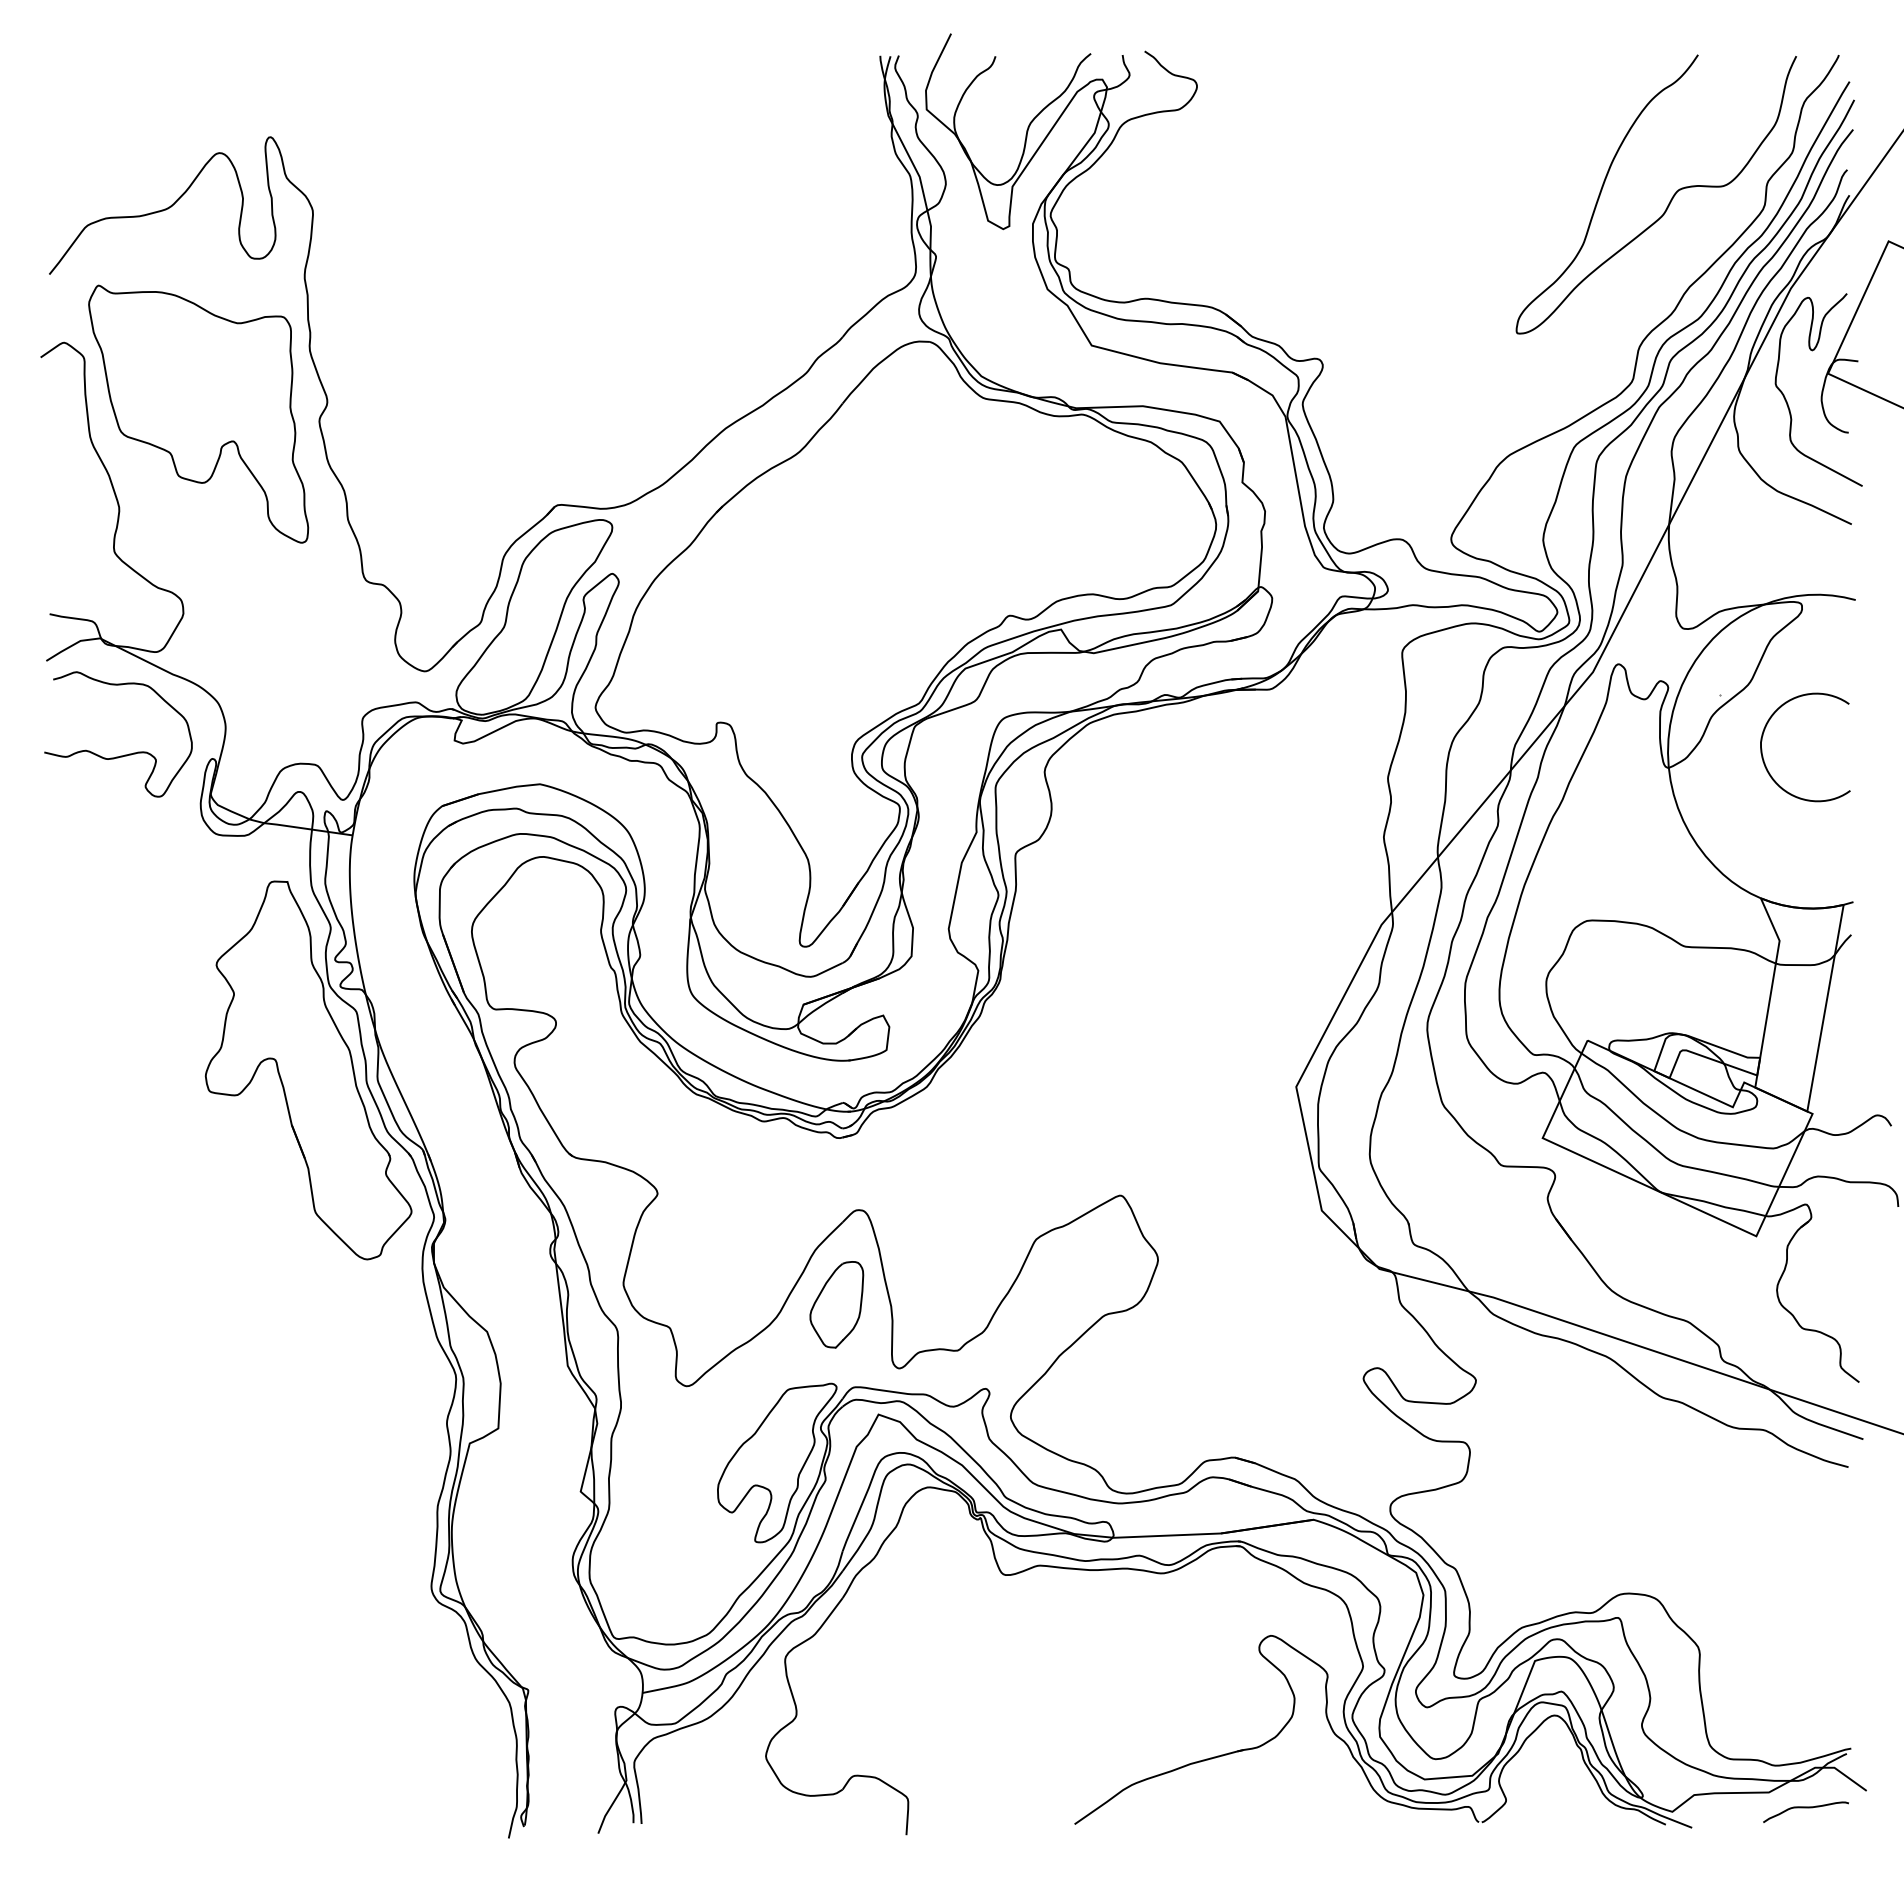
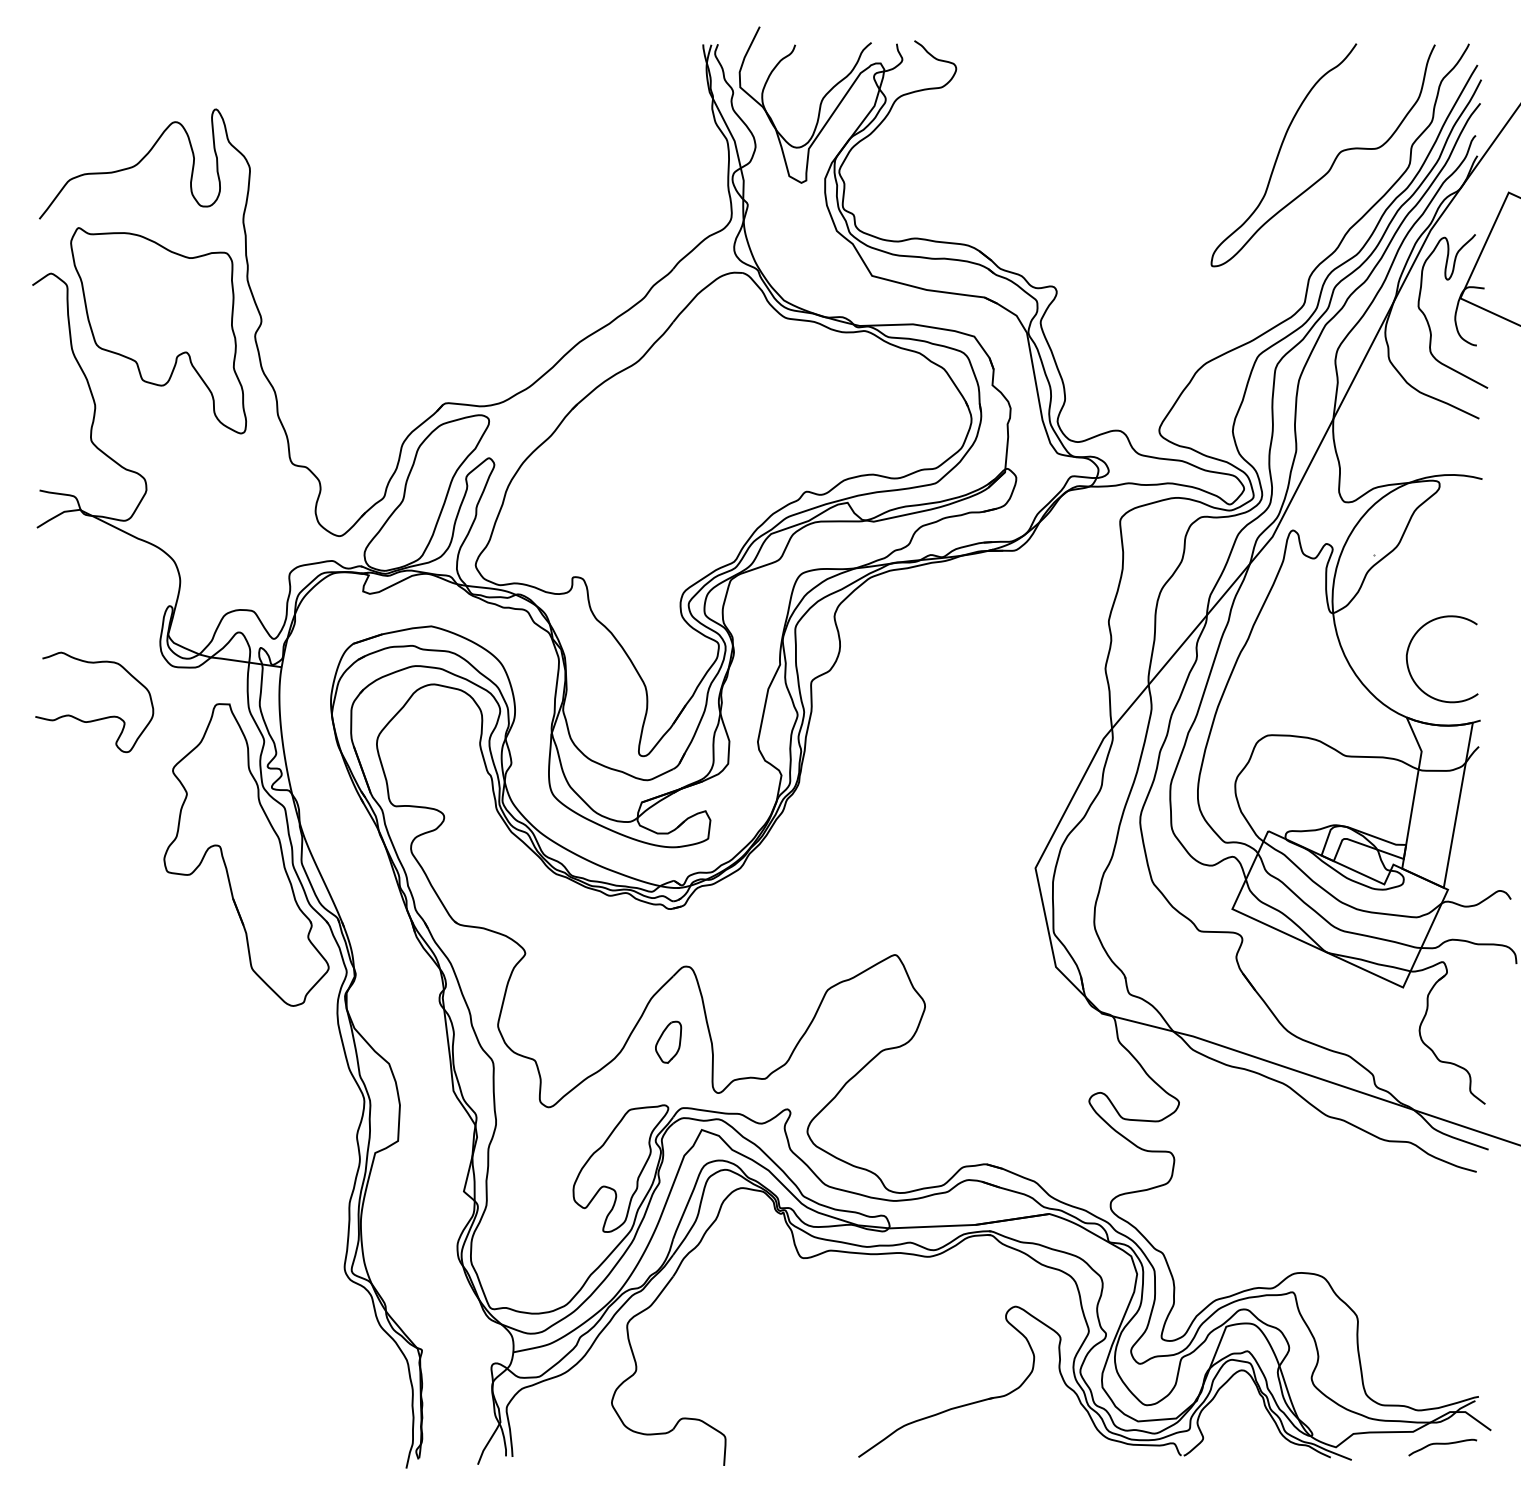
curve: (124, 754) -> (99, 718), moved
curve: (1763, 756) -> (1408, 666), moved
part: (836, 1304) -> (668, 1041), size x0.6

